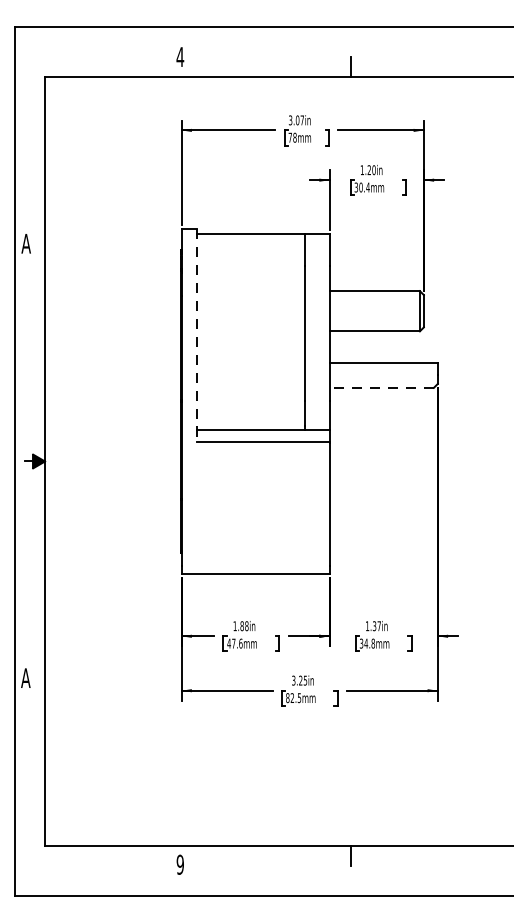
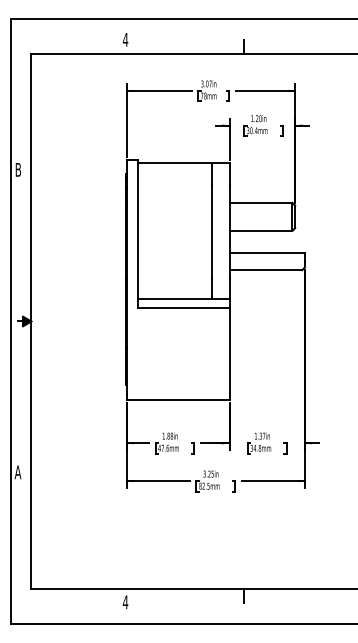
text: (26, 243) -> (18, 169), A -> B
line: (197, 336) -> (137, 234), dashed -> solid
line: (381, 388) -> (265, 270), dashed -> solid
text: (180, 865) -> (125, 602), 9 -> 4

